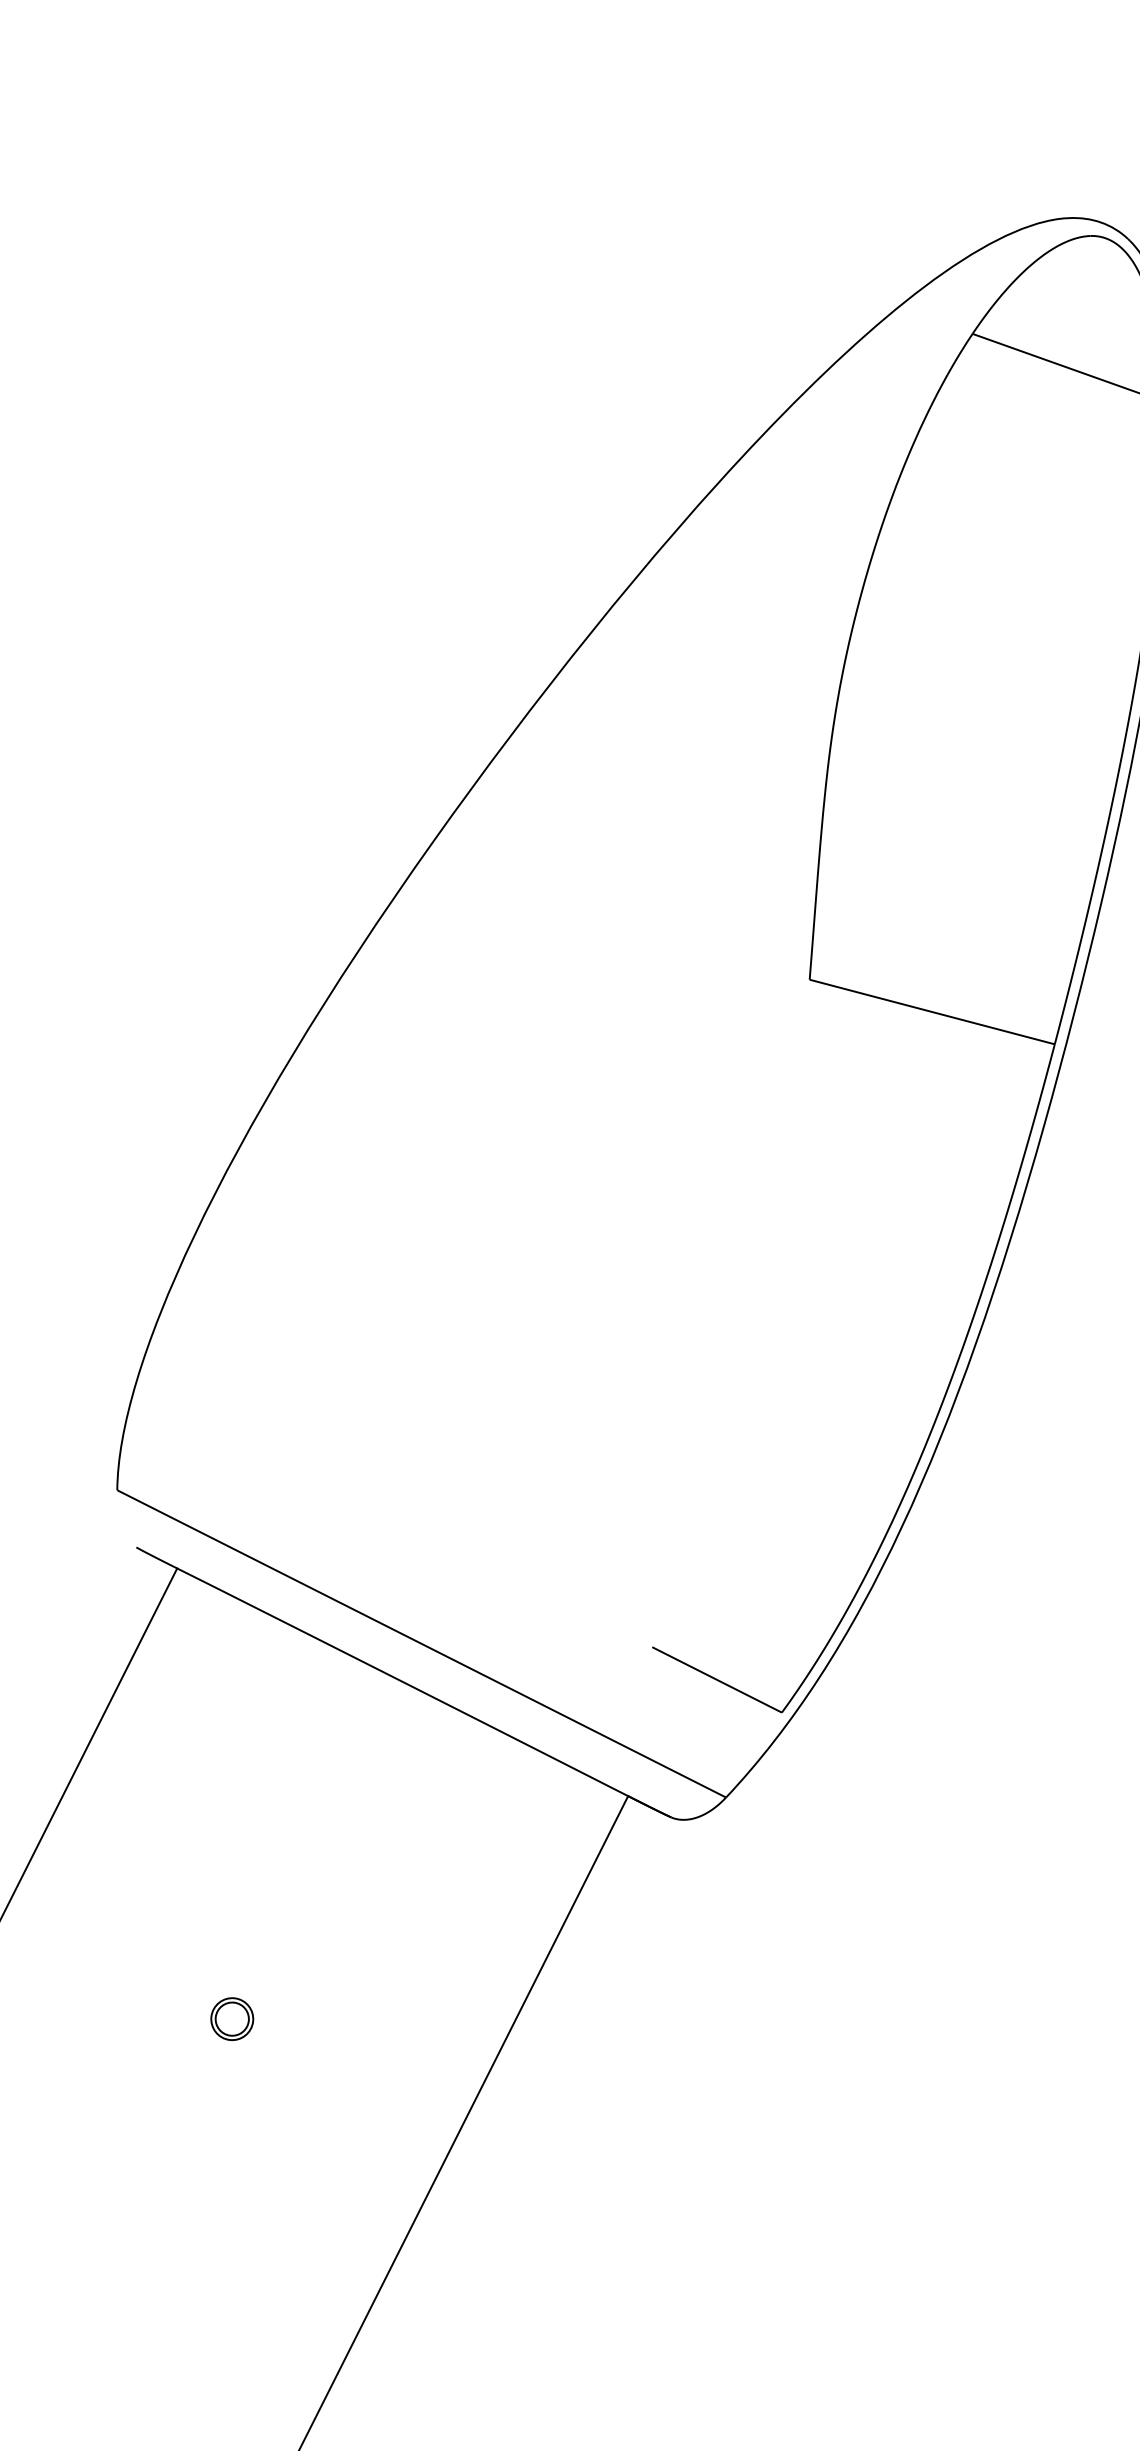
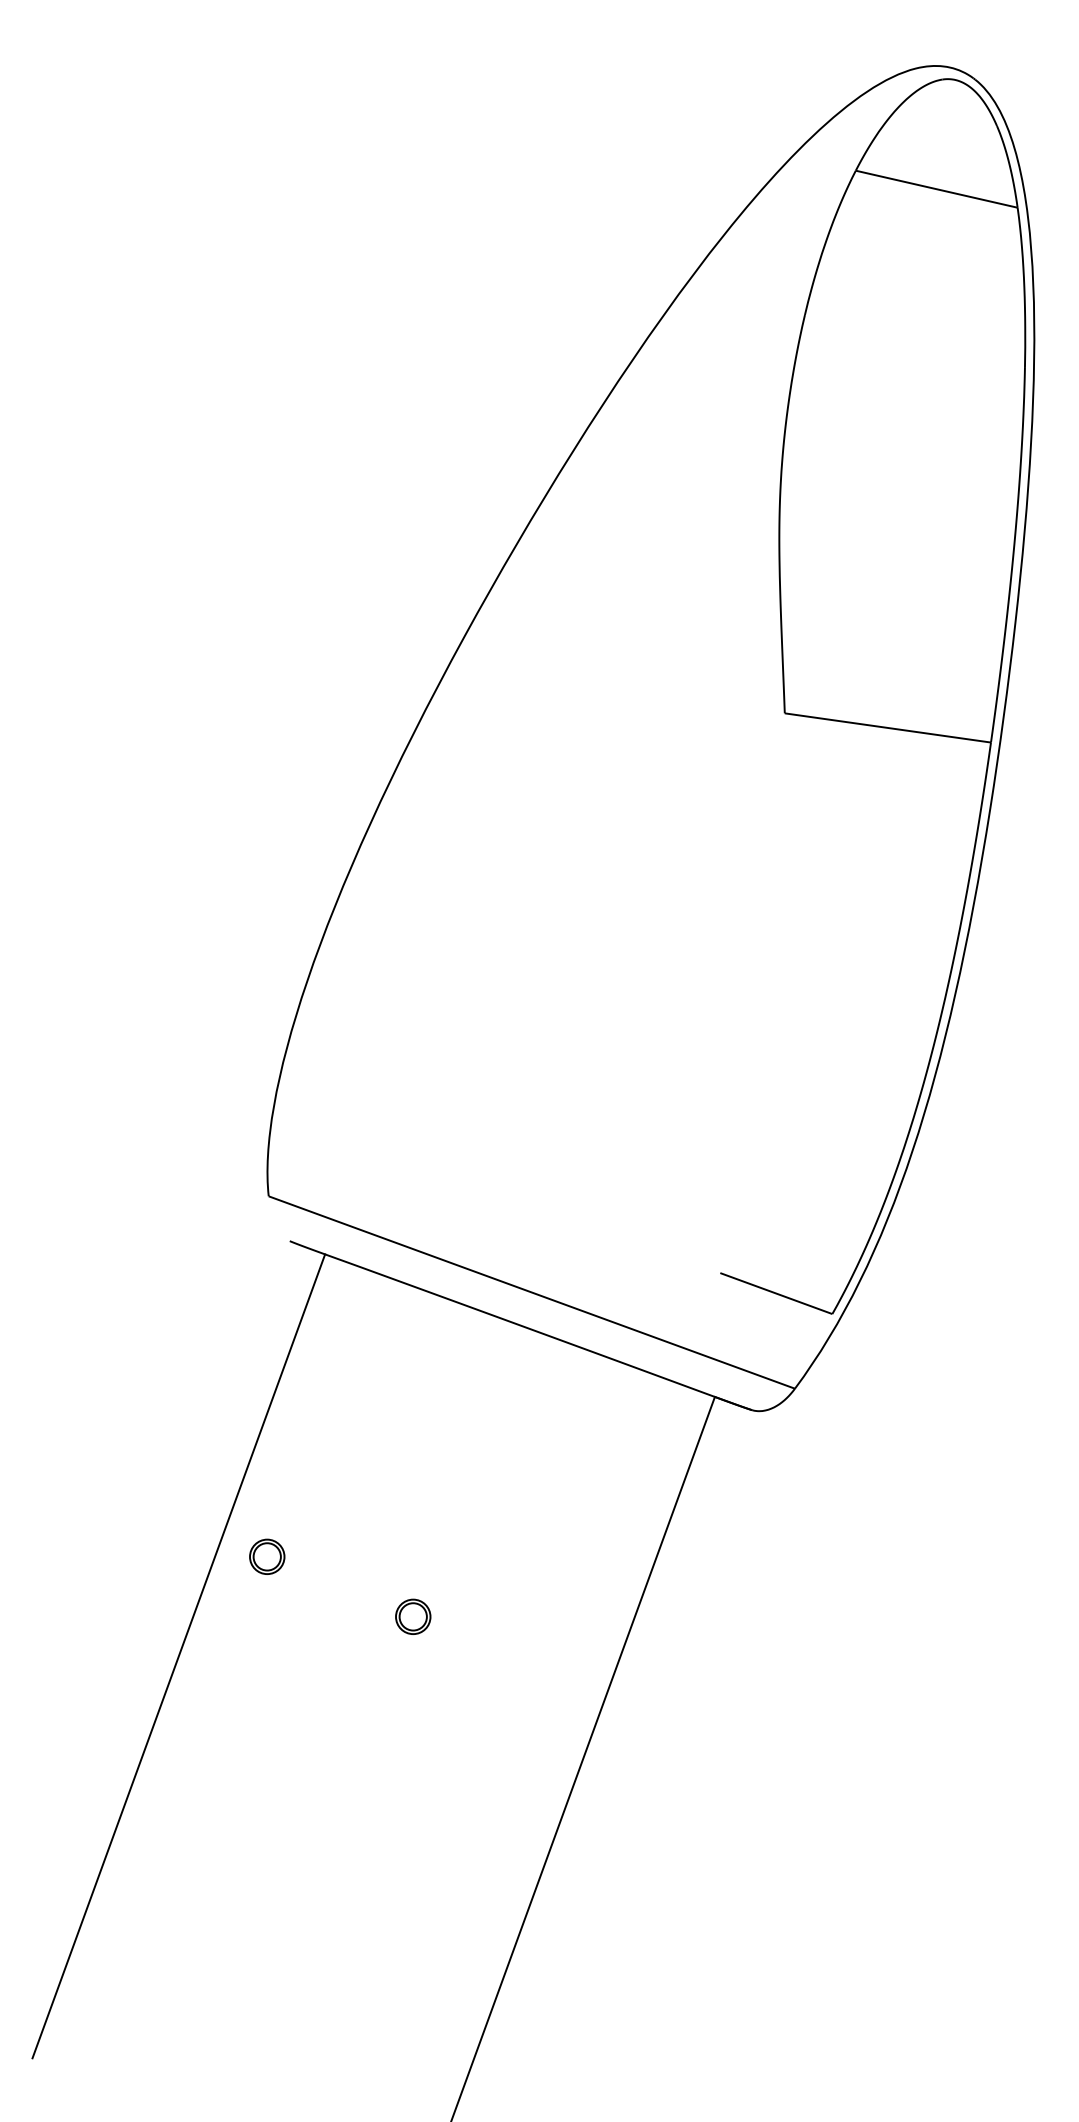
part: (64, 1925) -> (267, 1556), added

